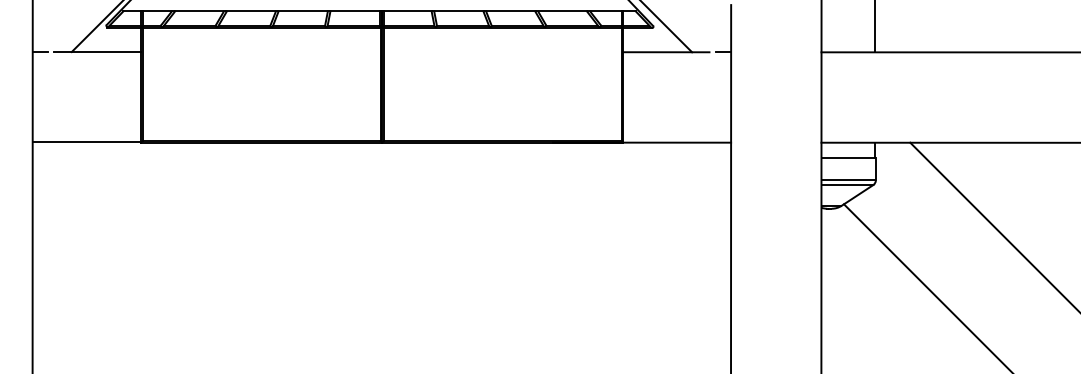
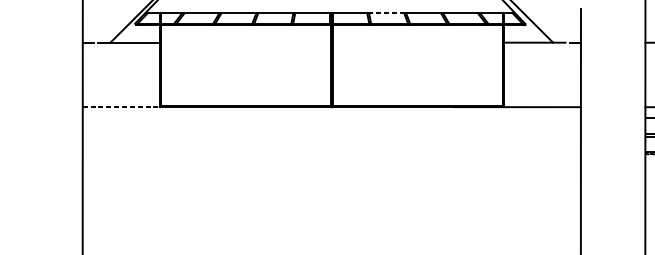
line: (459, 11) -> (387, 13), solid -> dashed
line: (87, 142) -> (121, 107), solid -> dashed

